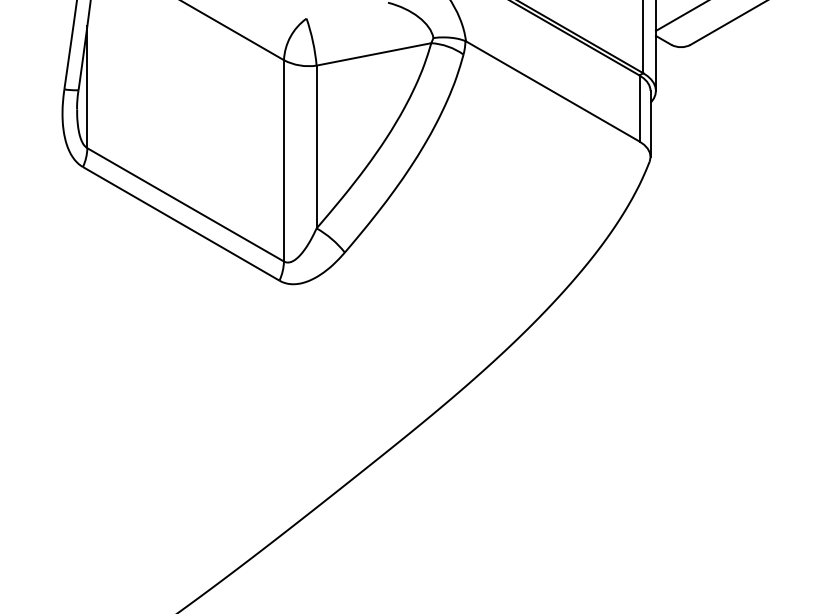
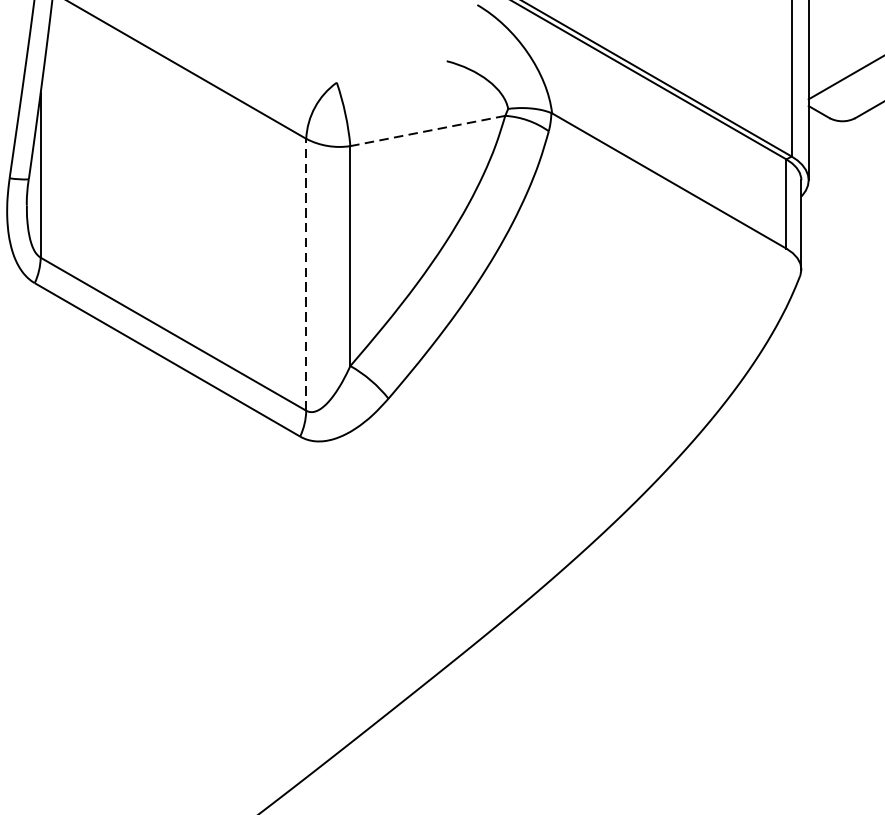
line: (373, 54) -> (427, 131), solid -> dashed
line: (283, 160) -> (305, 274), solid -> dashed

